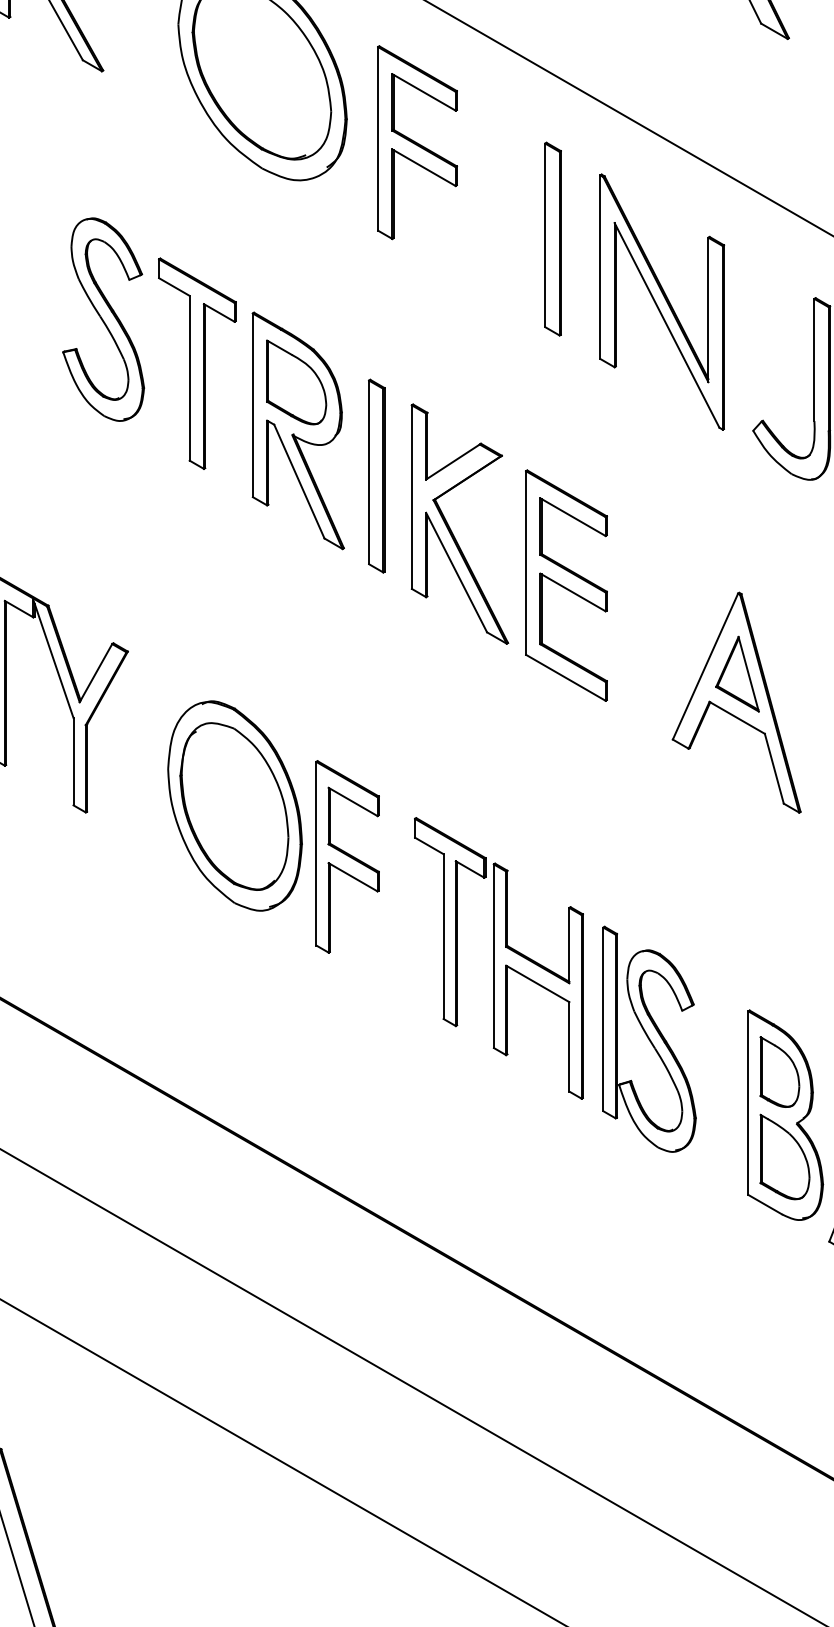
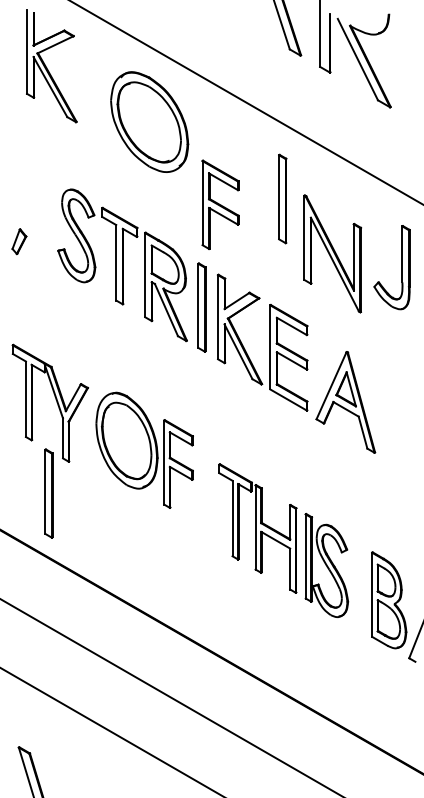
part: (417, 141) -> (220, 204), moved
part: (661, 301) -> (332, 253), moved
part: (736, 702) -> (345, 402), moved
part: (273, 825) -> (144, 449), moved
part: (41, 881) -> (48, 493), added

